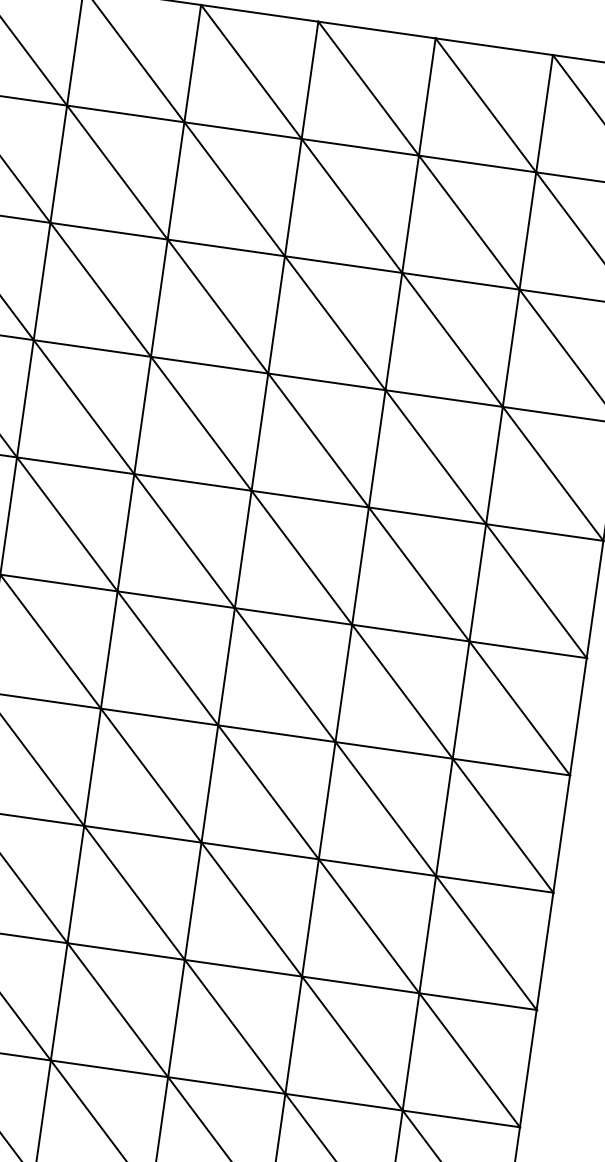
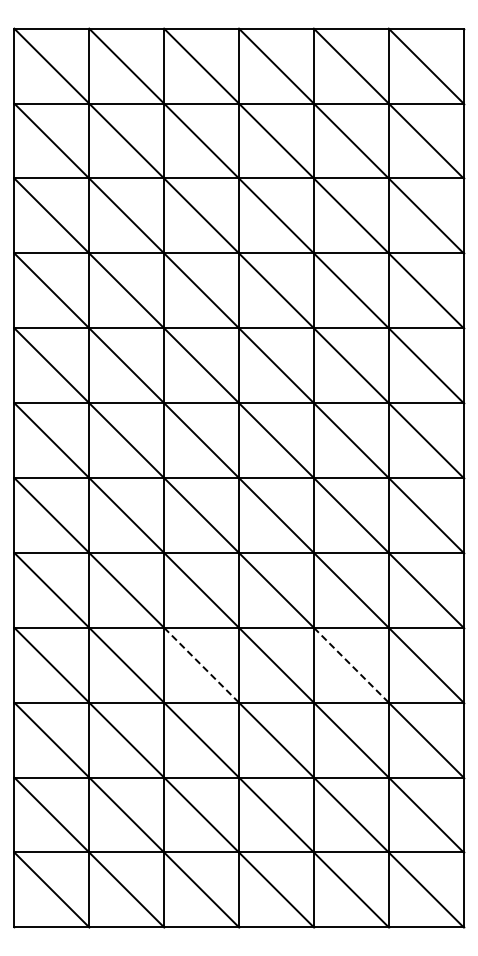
line: (117, 1010) -> (201, 665), solid -> dashed
line: (352, 1044) -> (351, 665), solid -> dashed

